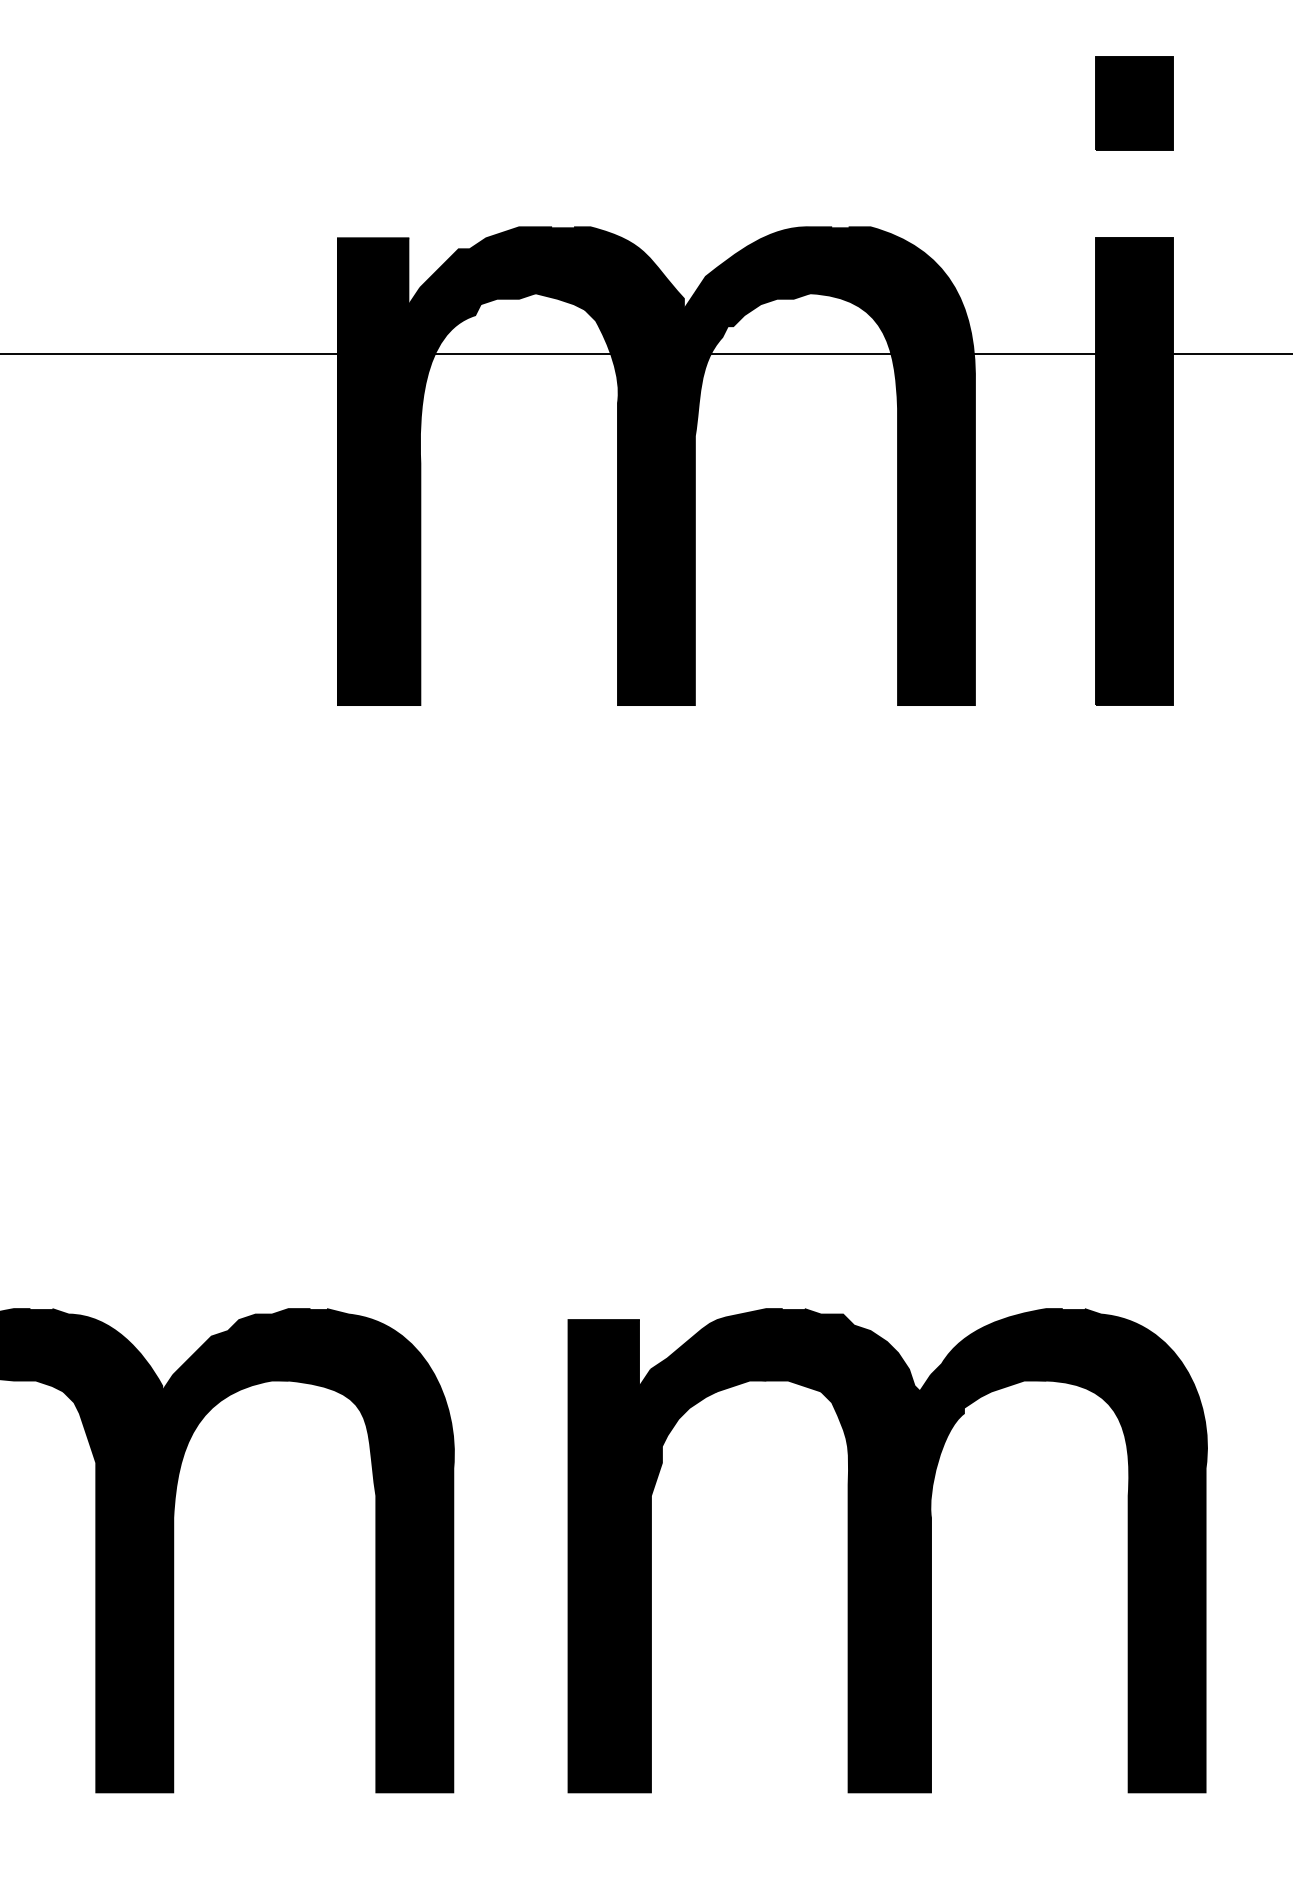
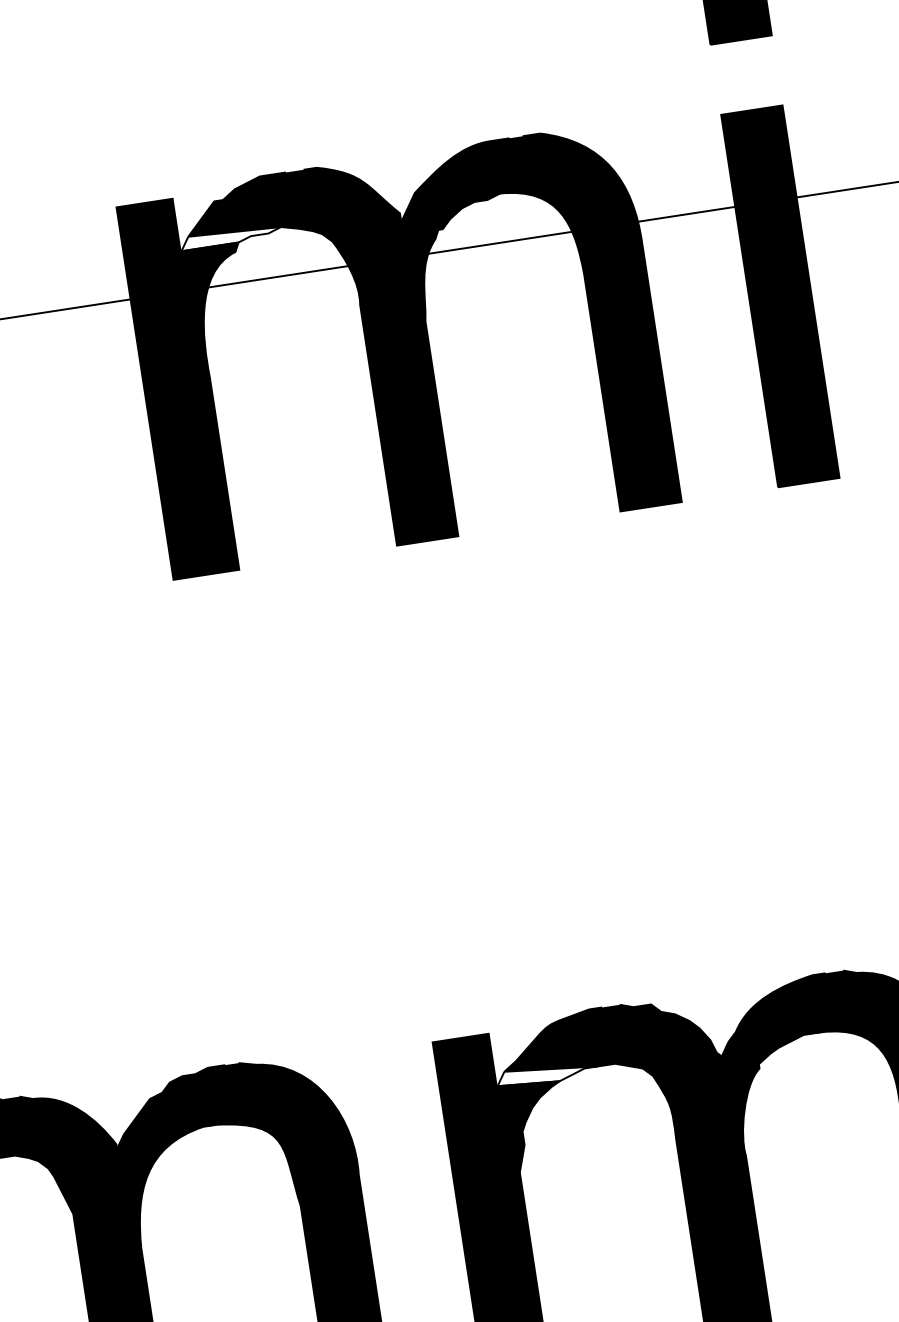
fill: (472, 295) -> (230, 236), removed
fill: (702, 1380) -> (546, 1074), removed

